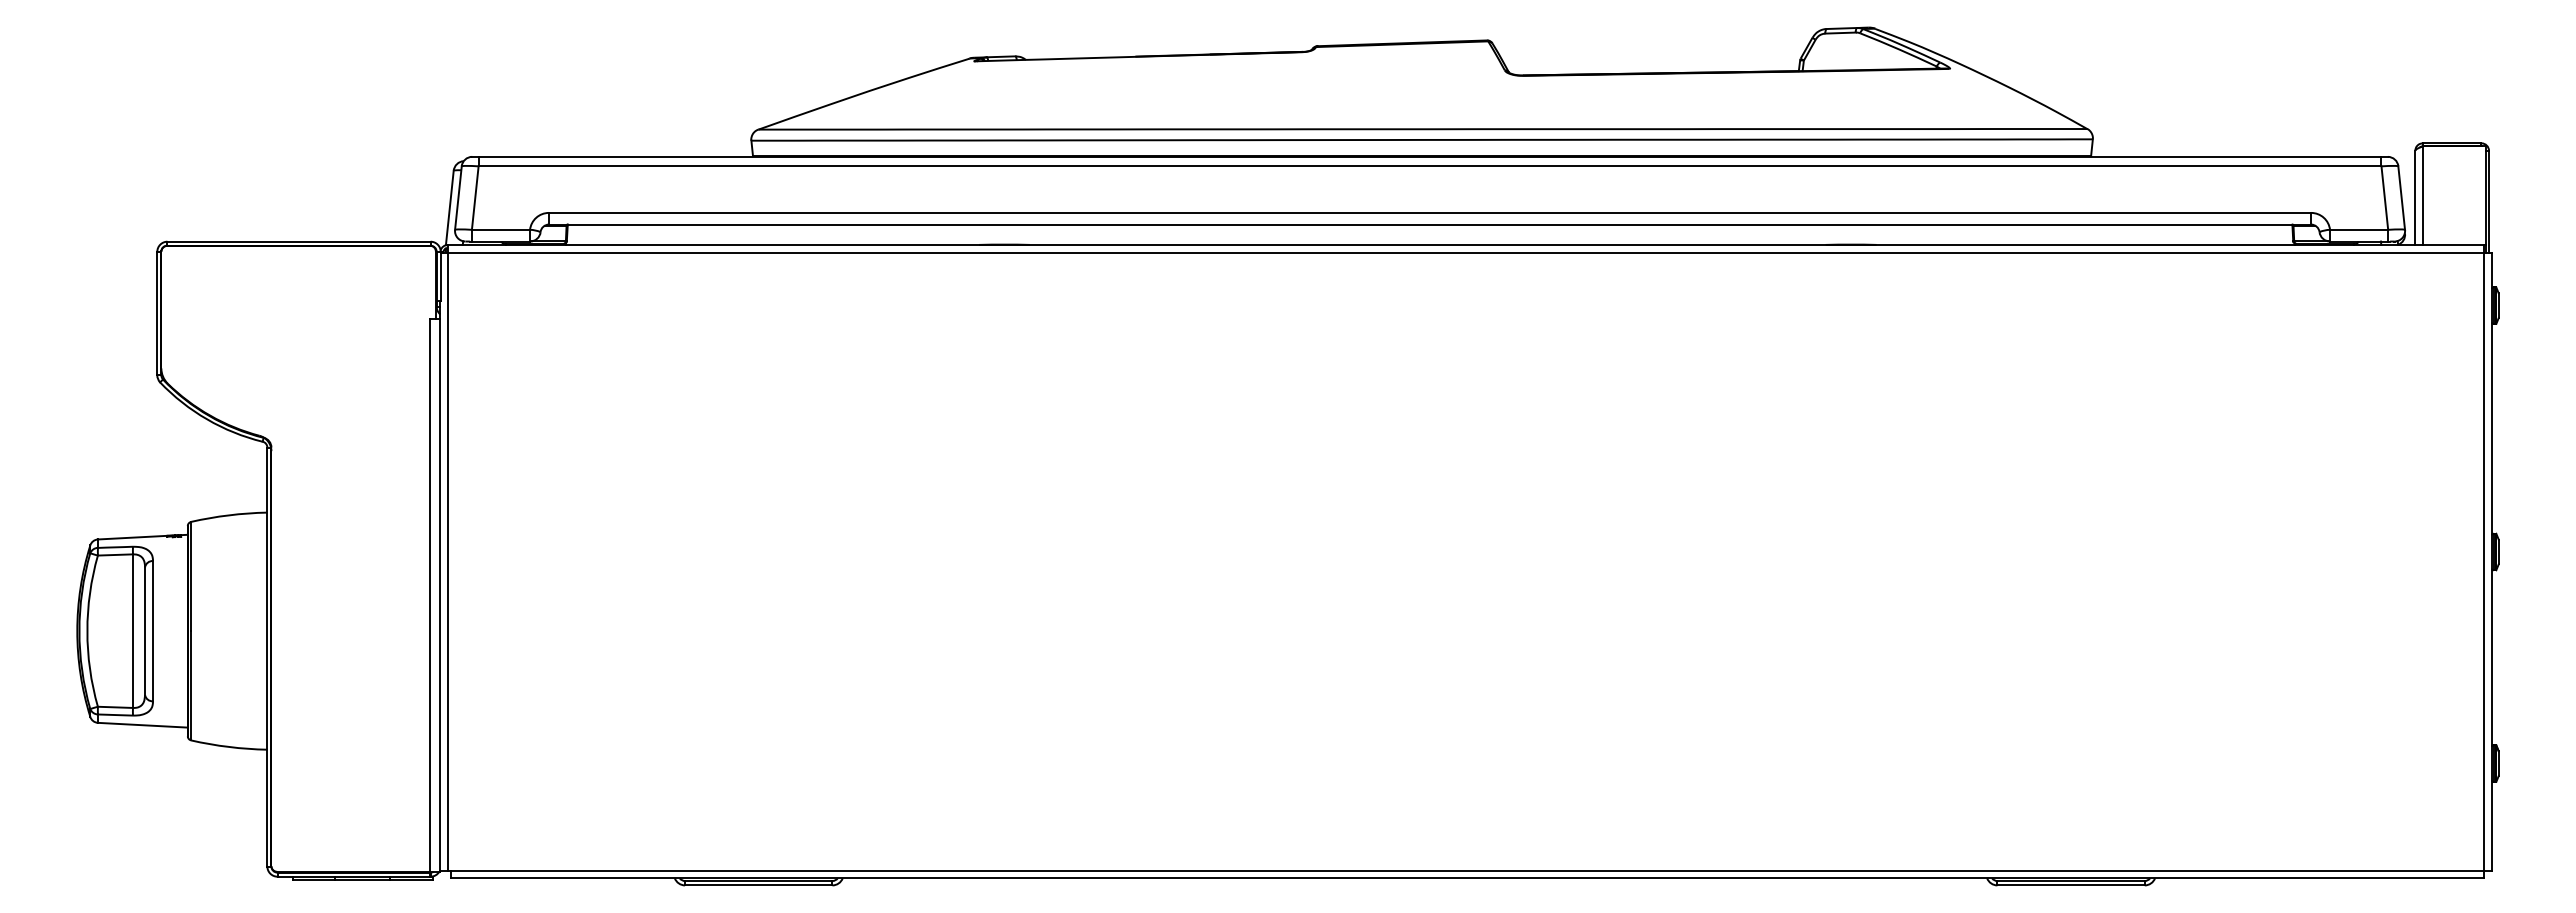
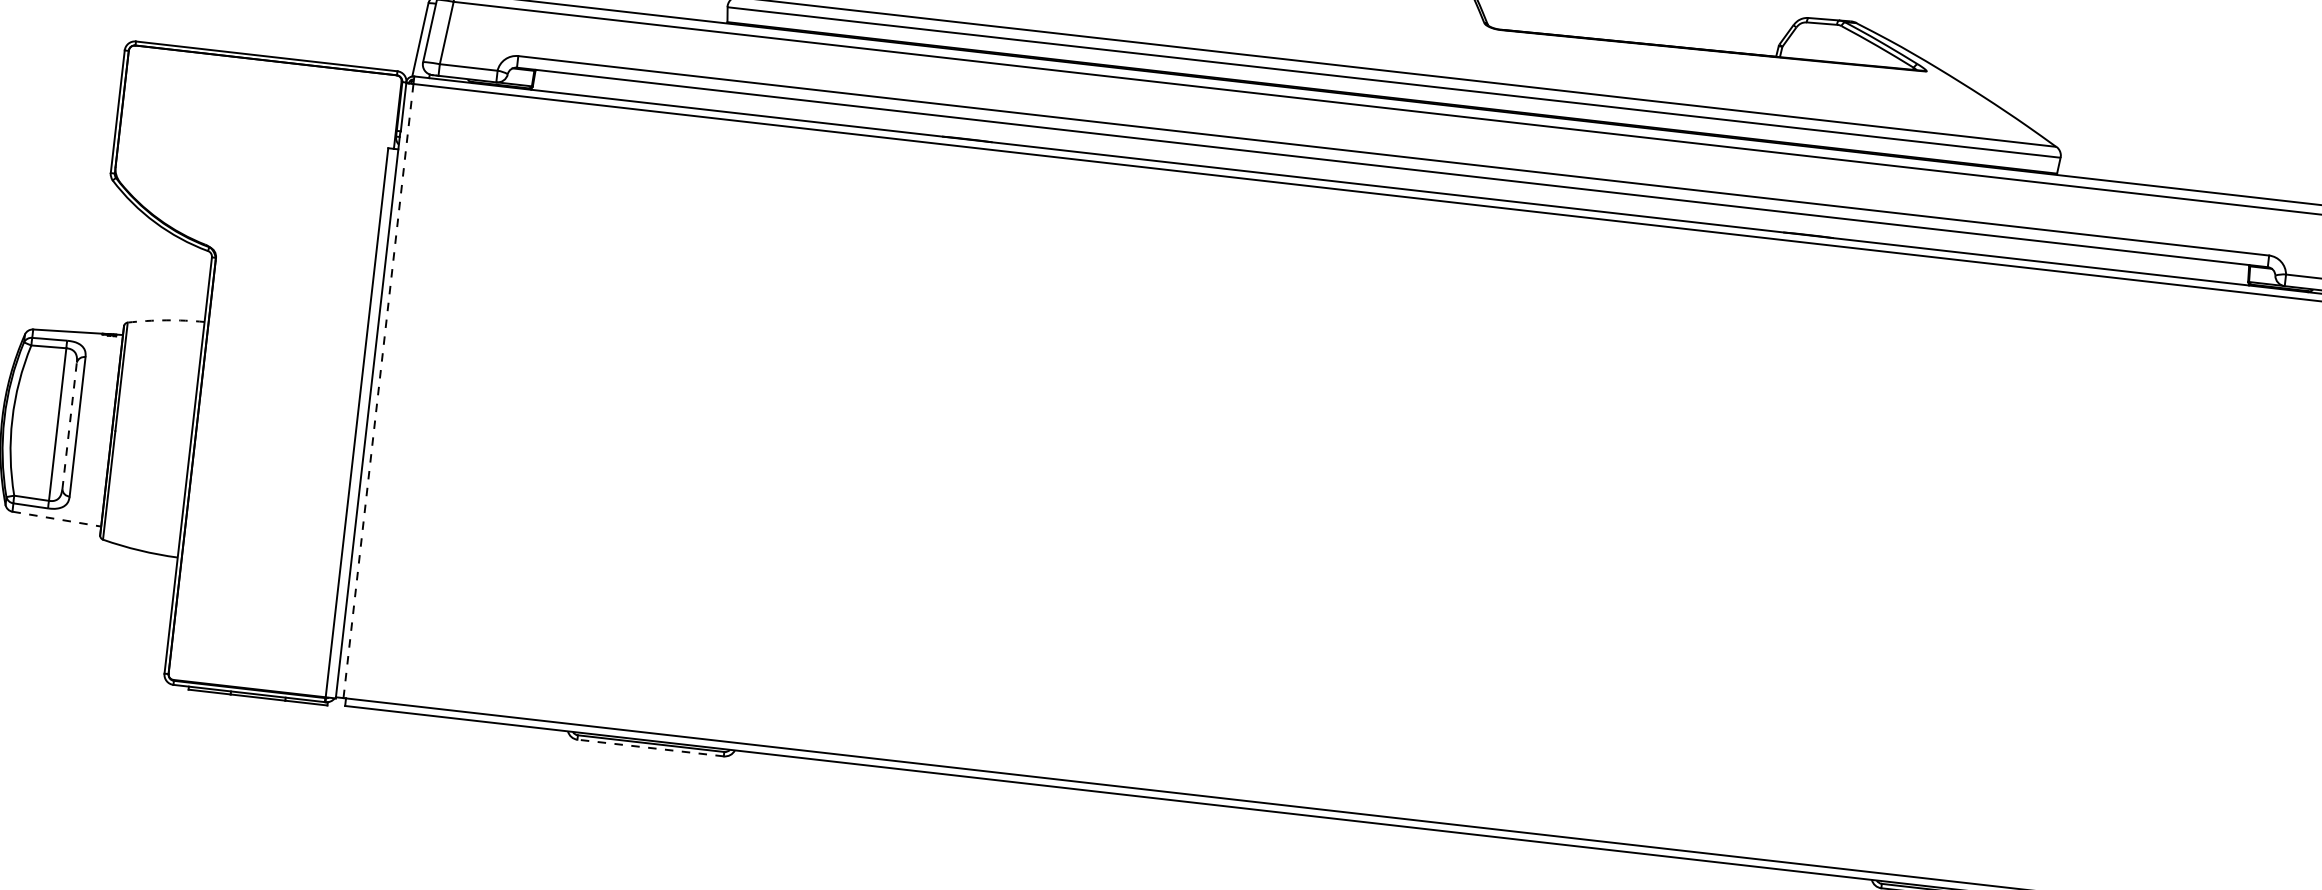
arc: (228, 515) -> (165, 320), solid -> dashed
line: (447, 562) -> (377, 391), solid -> dashed
line: (145, 631) -> (70, 426), solid -> dashed
line: (142, 725) -> (56, 519), solid -> dashed
line: (758, 885) -> (650, 748), solid -> dashed

